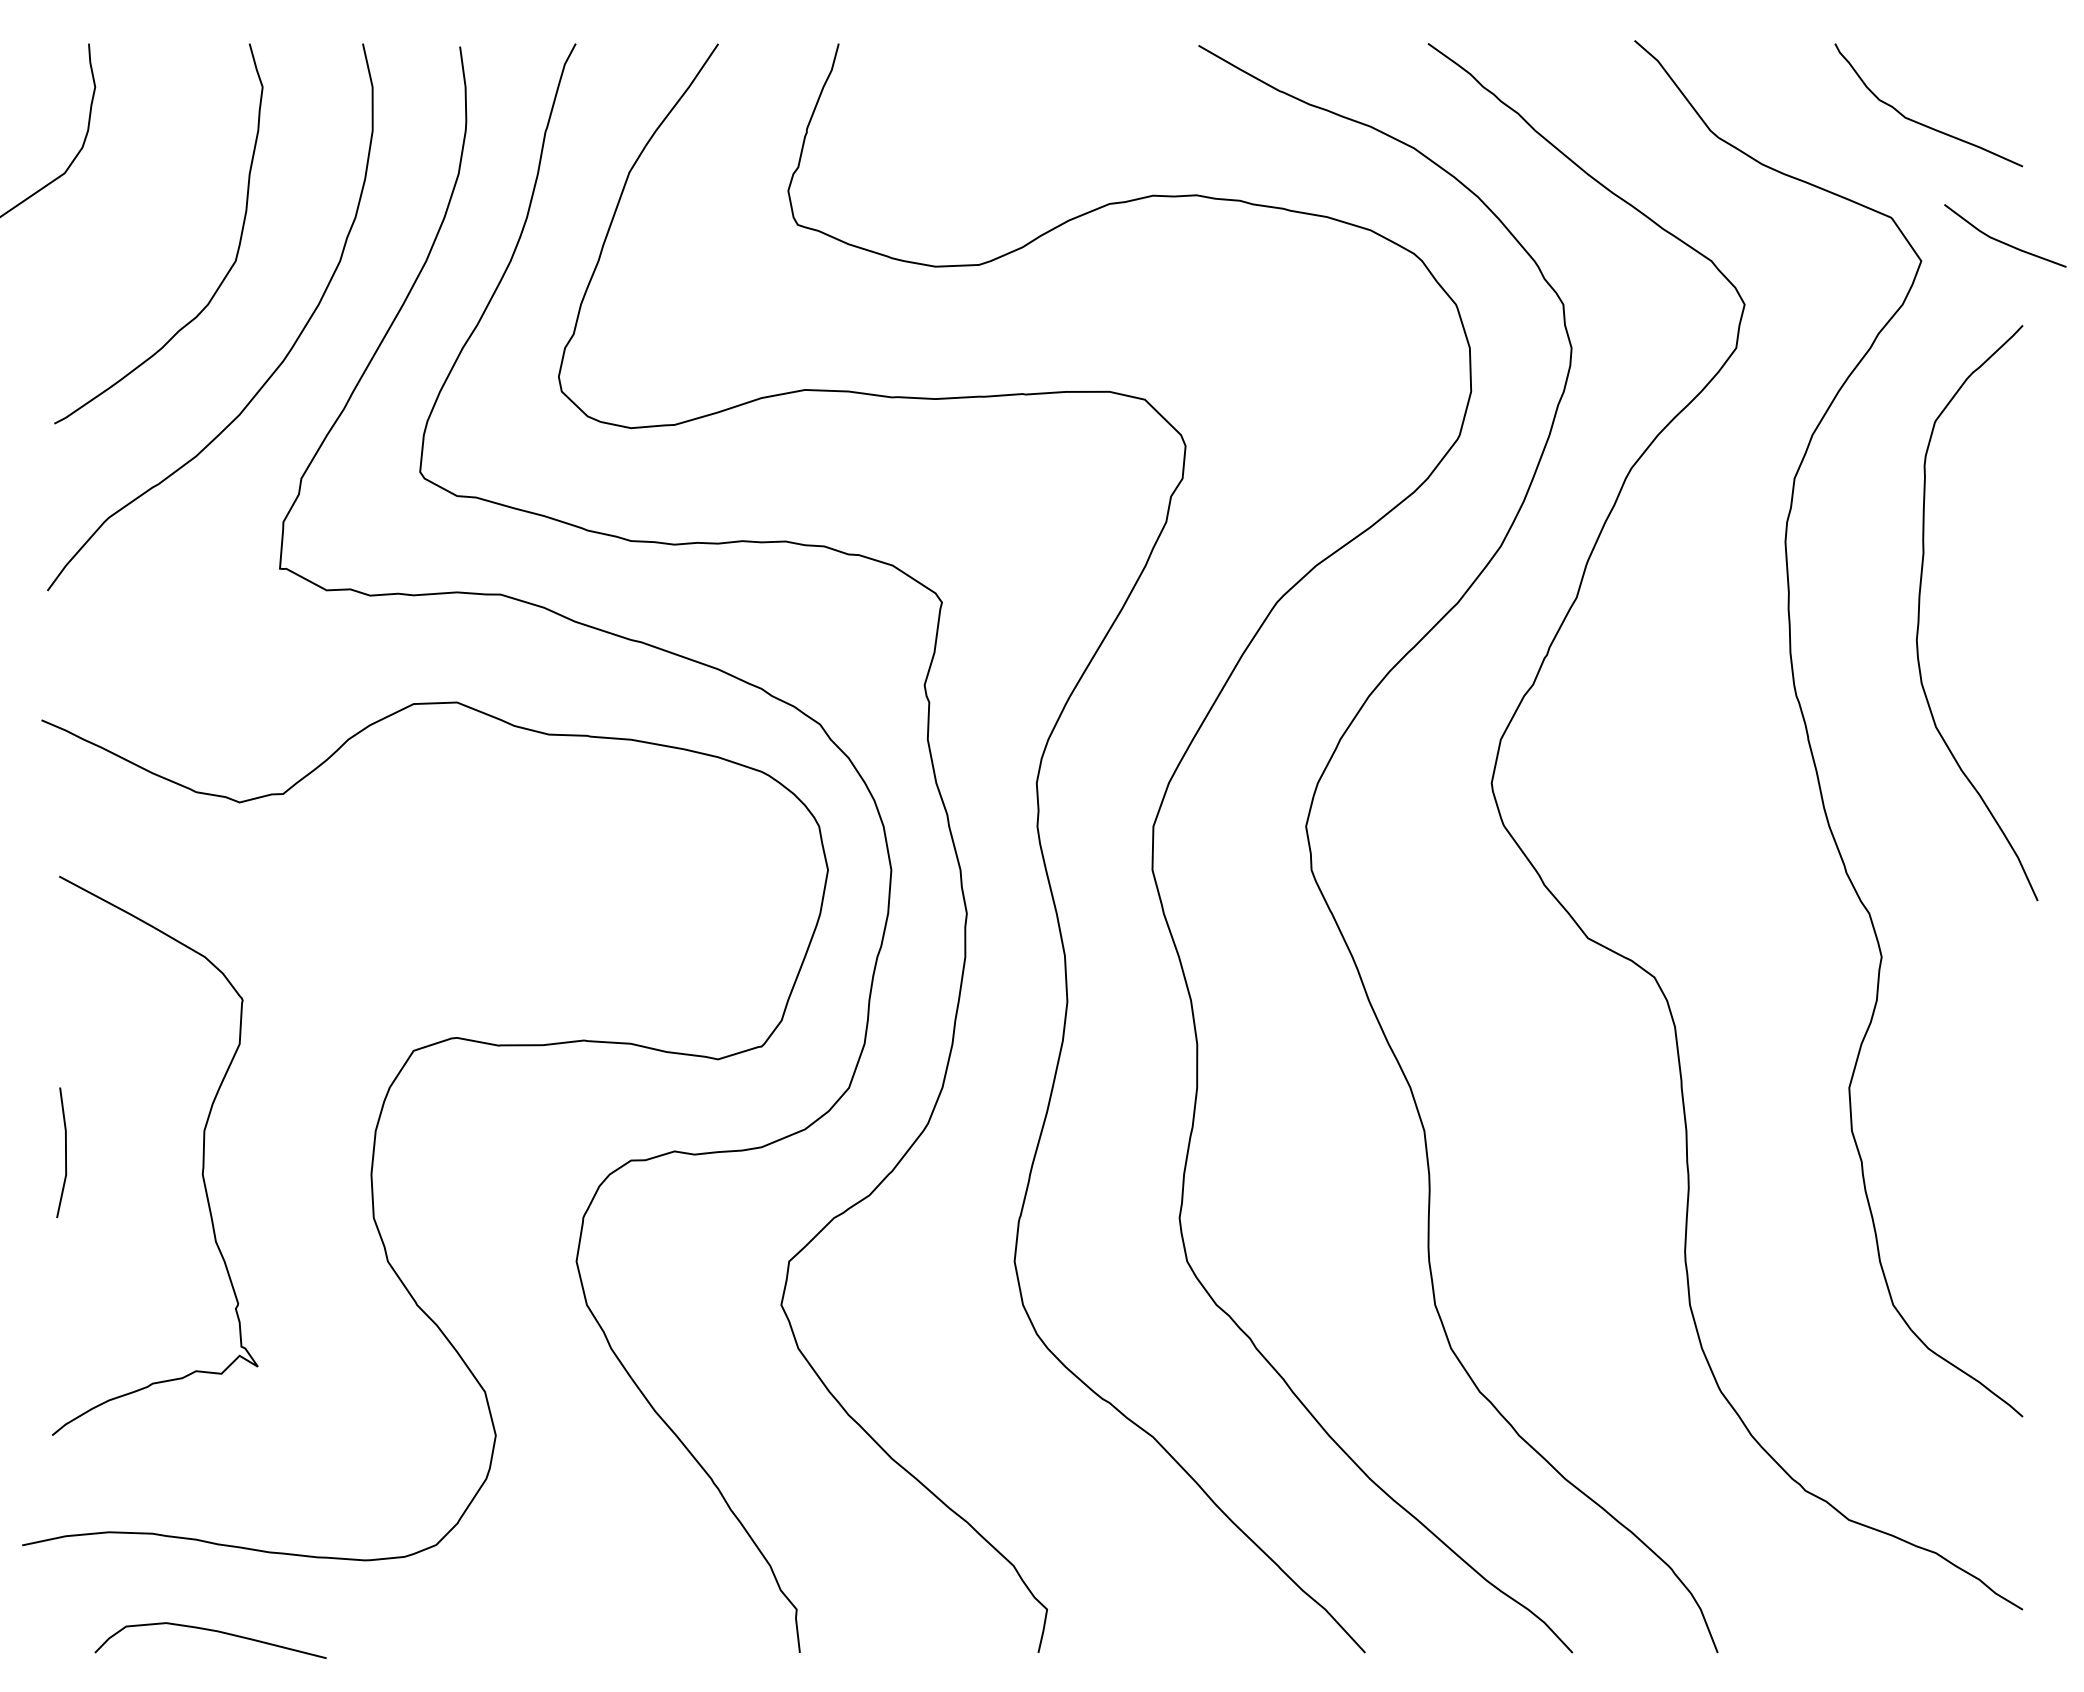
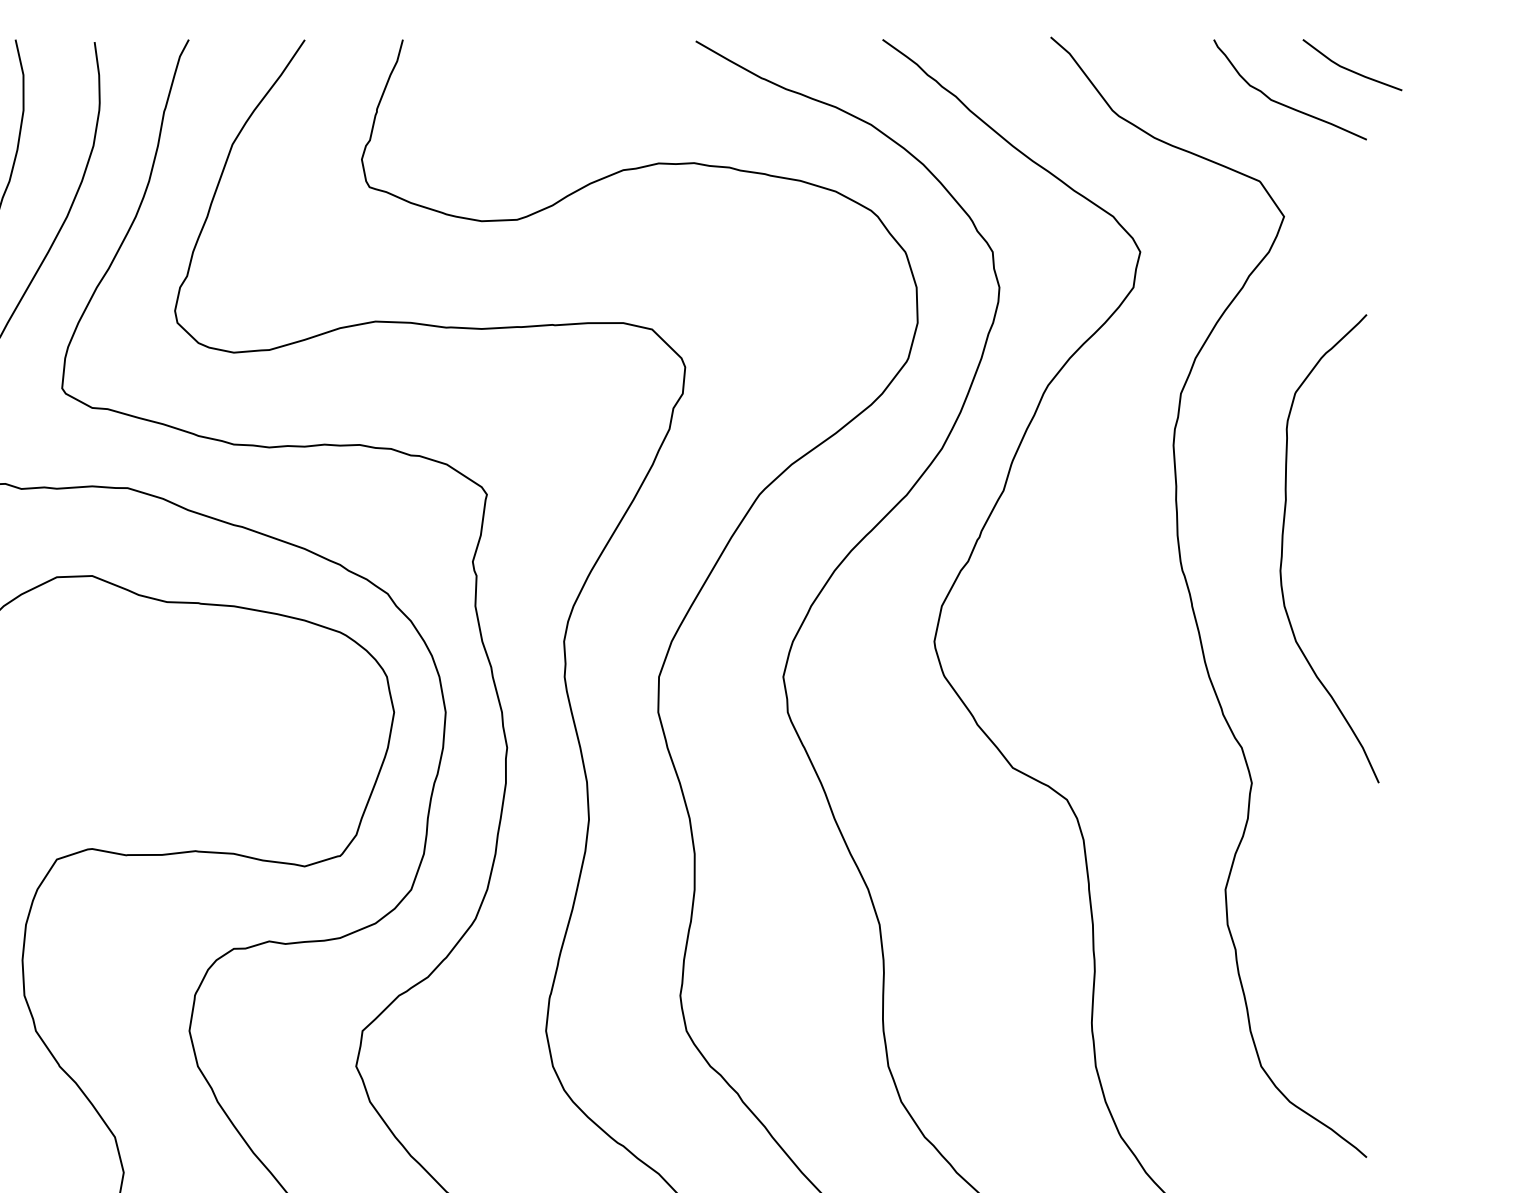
line: (2002, 241) -> (1350, 69), moved
curve: (1920, 603) -> (1283, 540), moved

